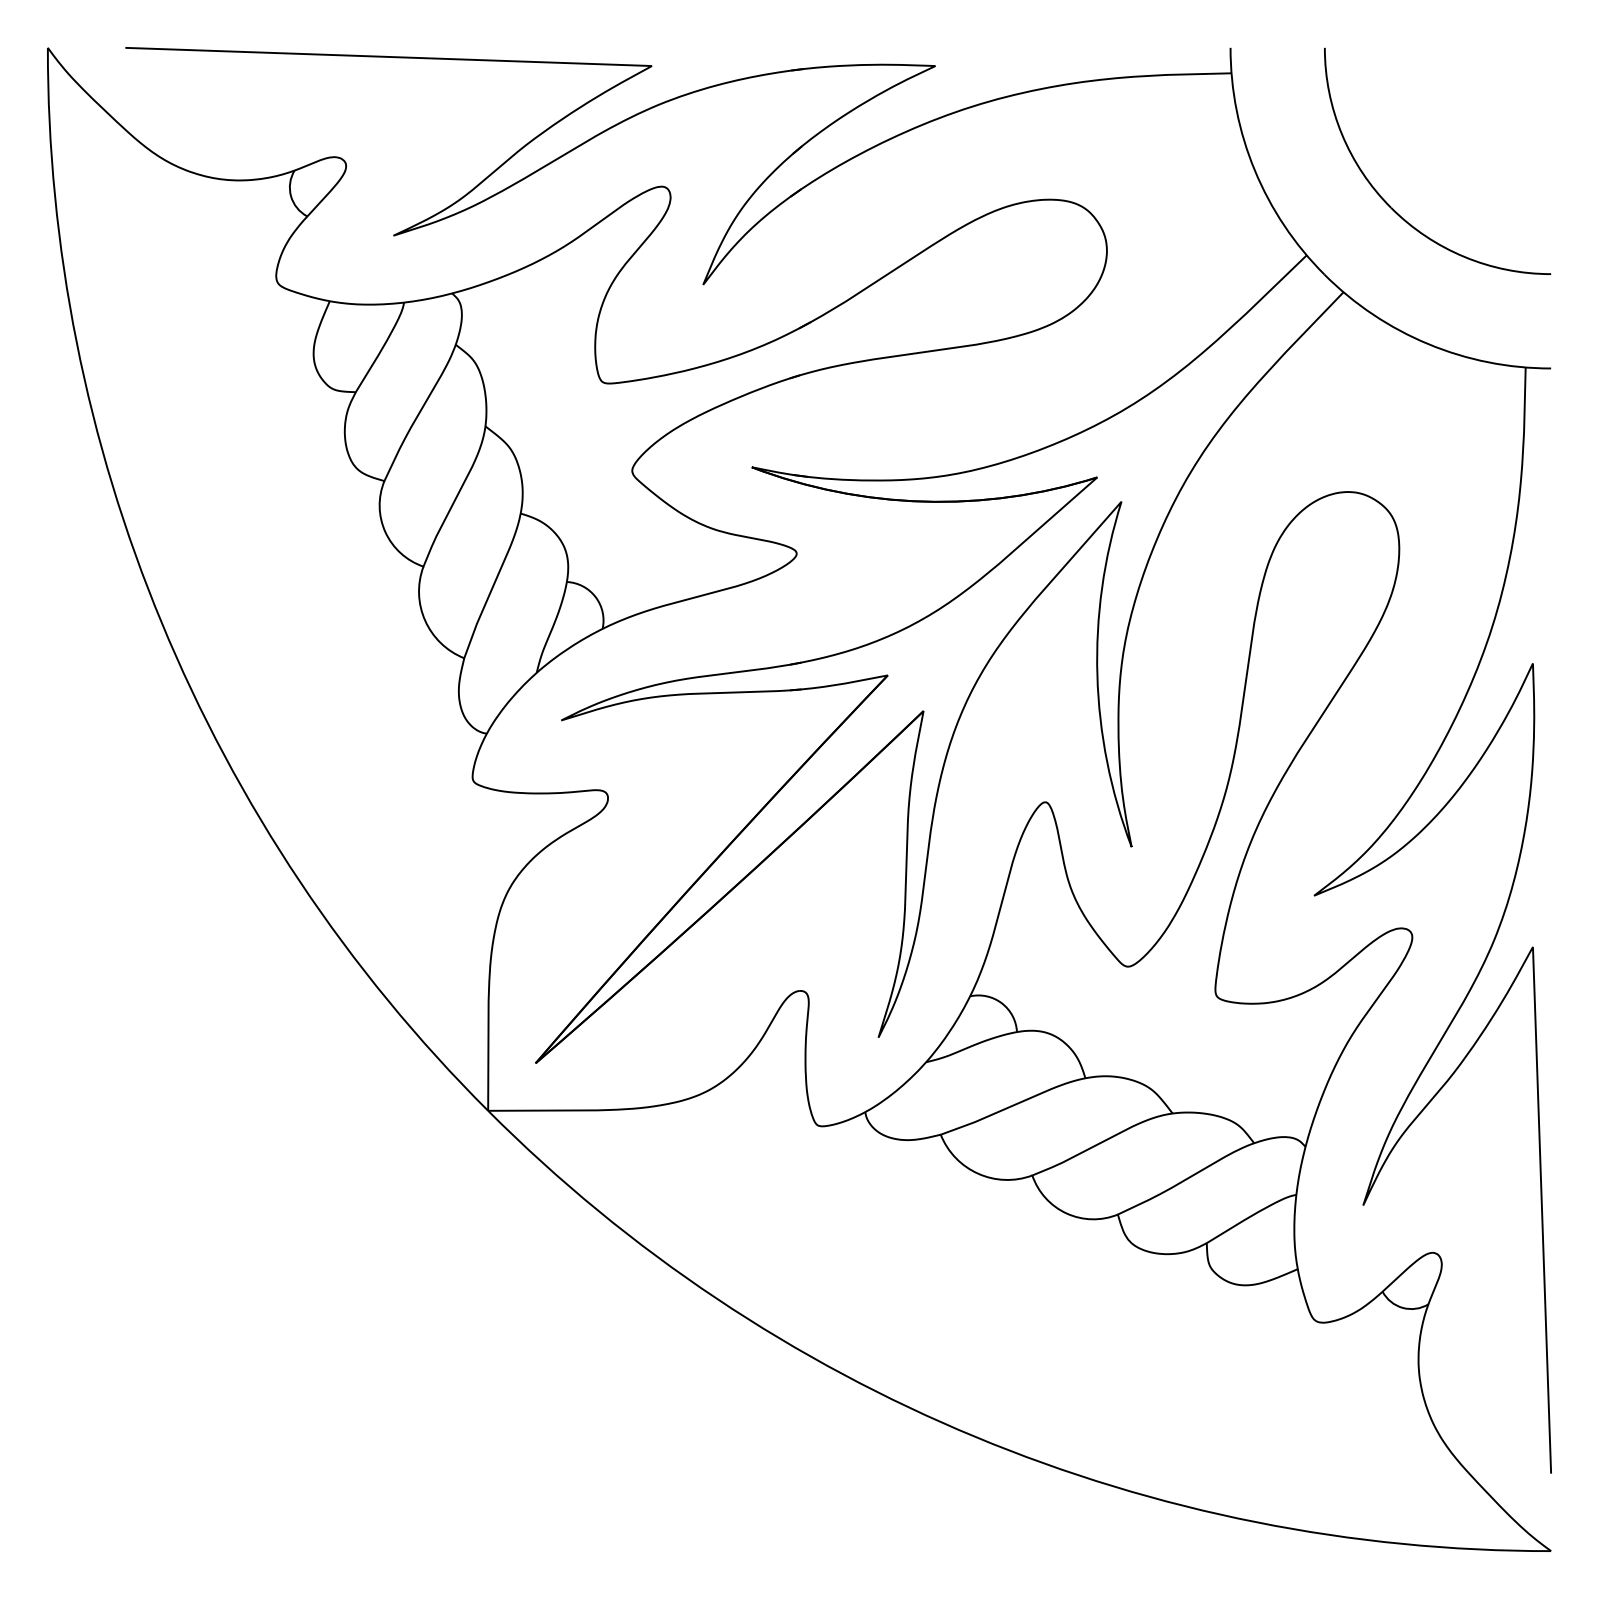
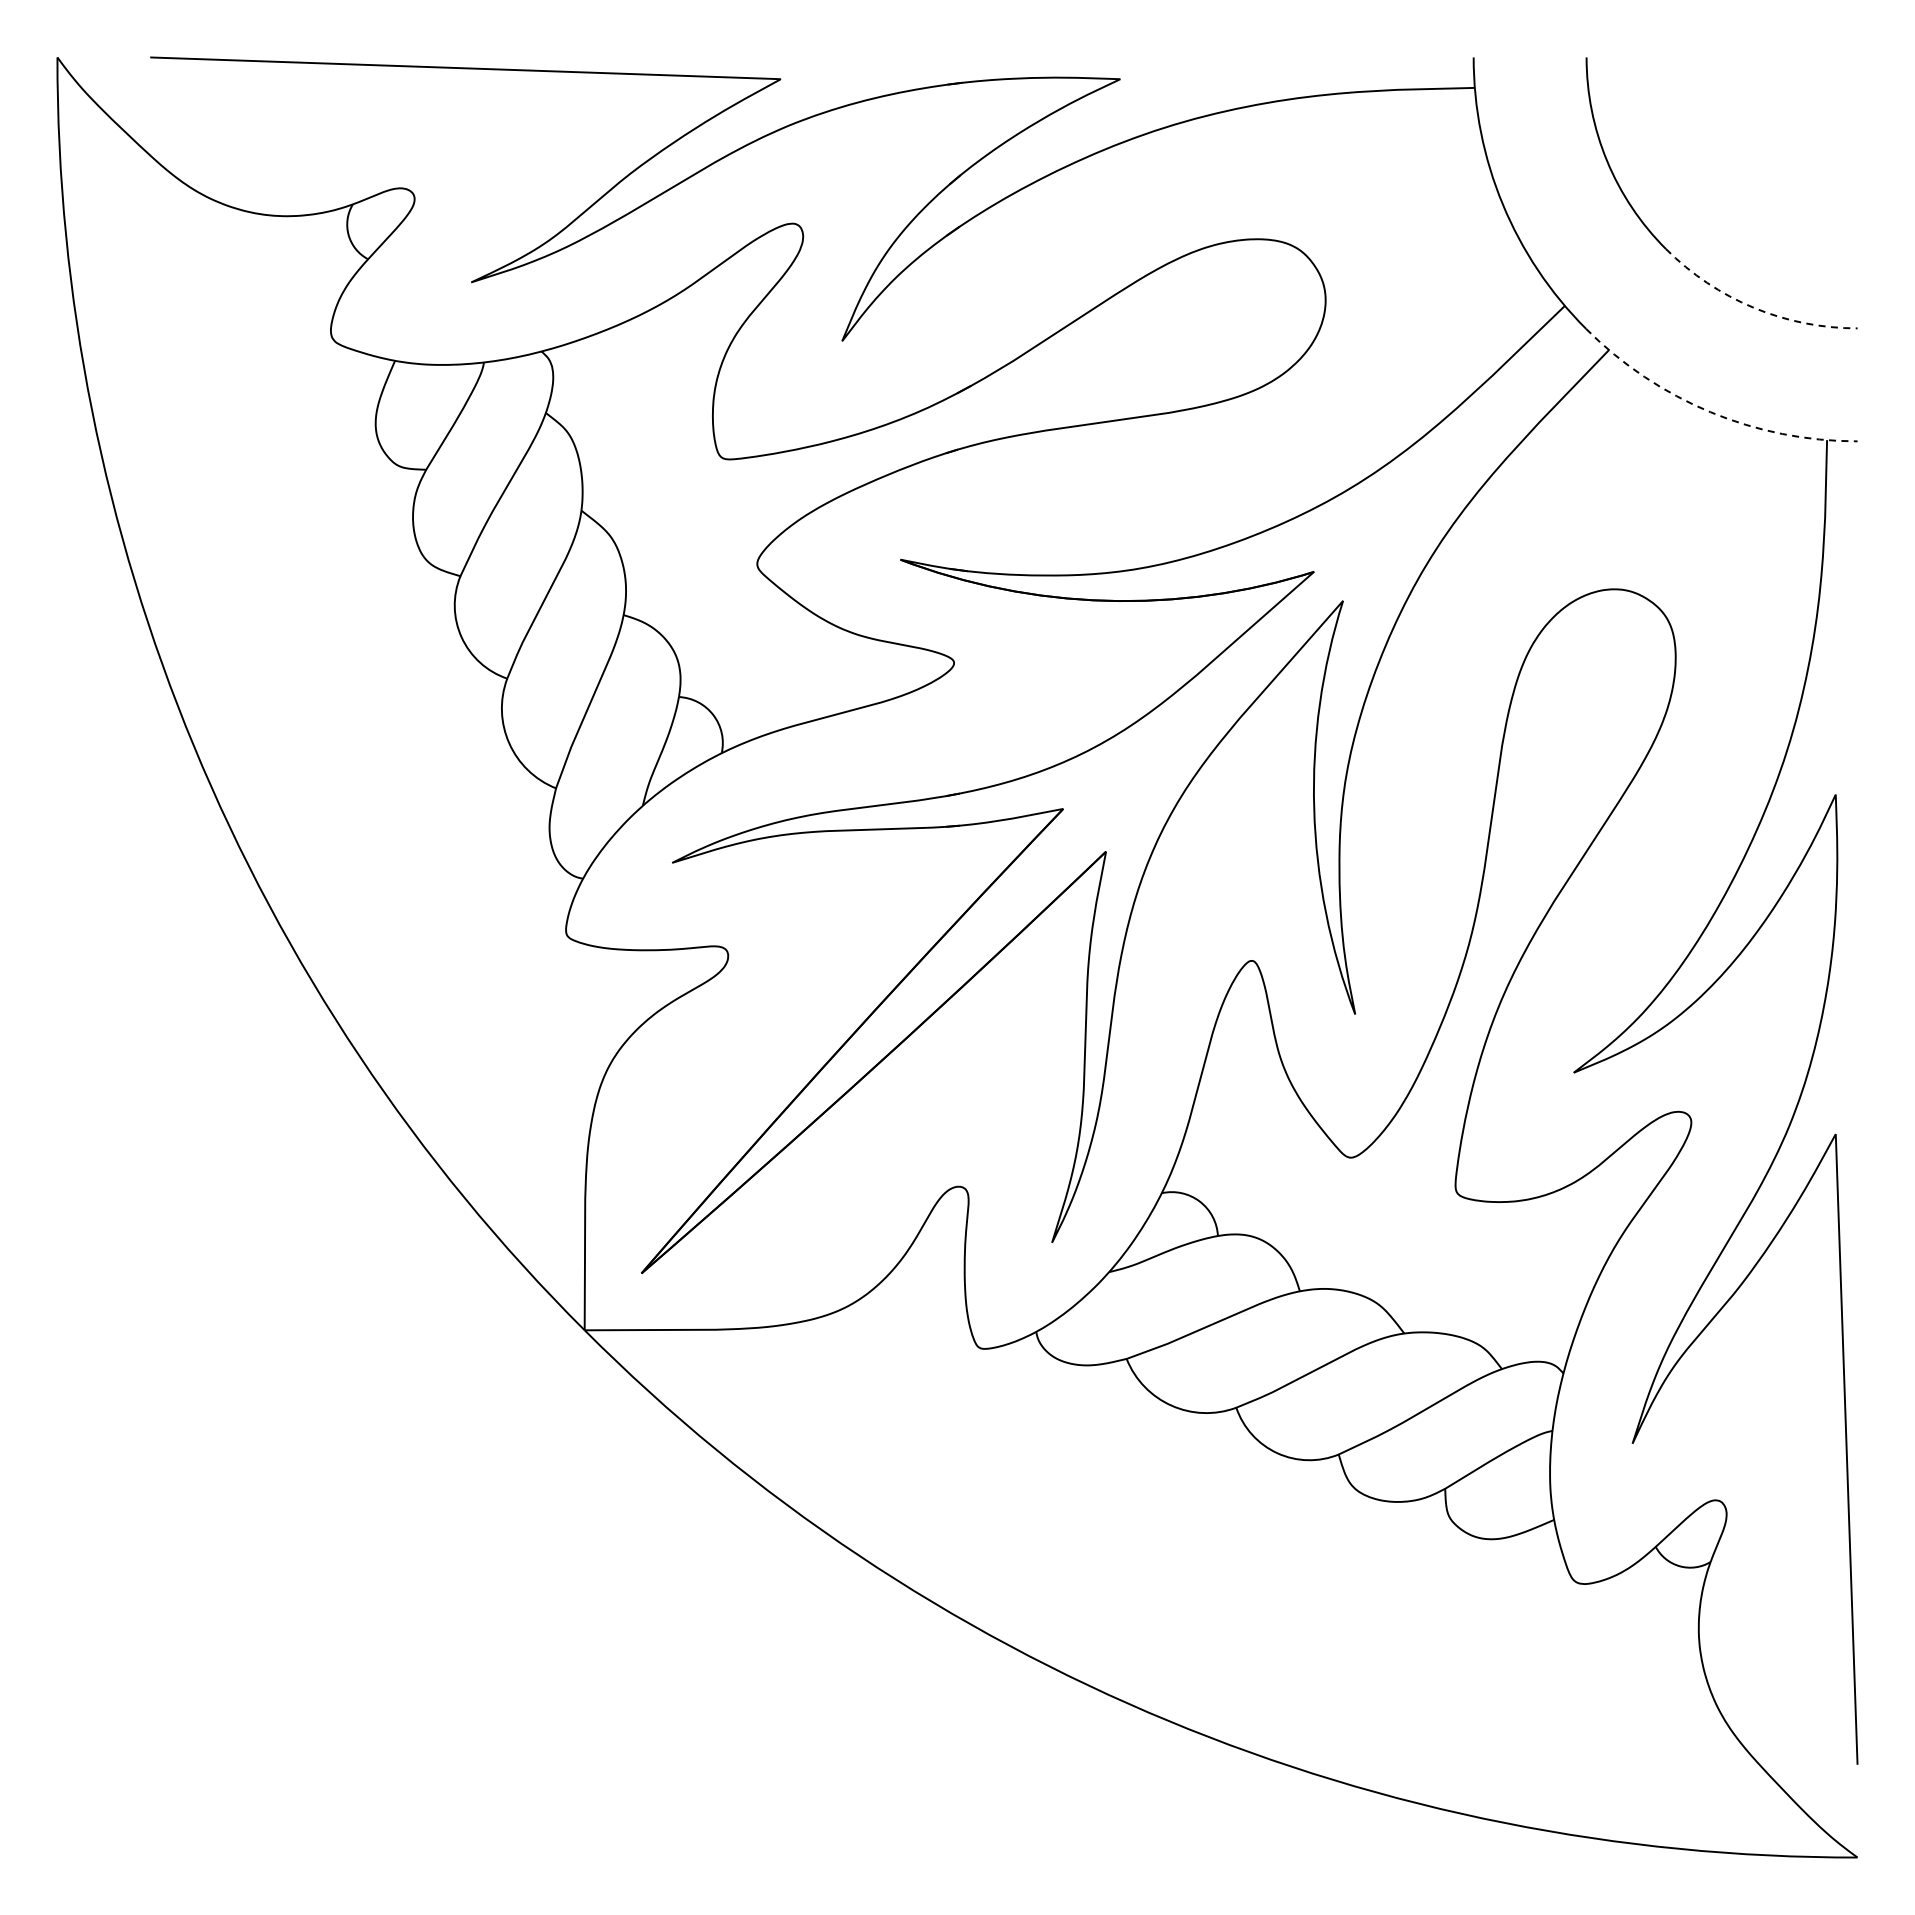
arc: (1464, 256) -> (1753, 307), solid -> dashed
arc: (1428, 344) -> (1710, 412), solid -> dashed

